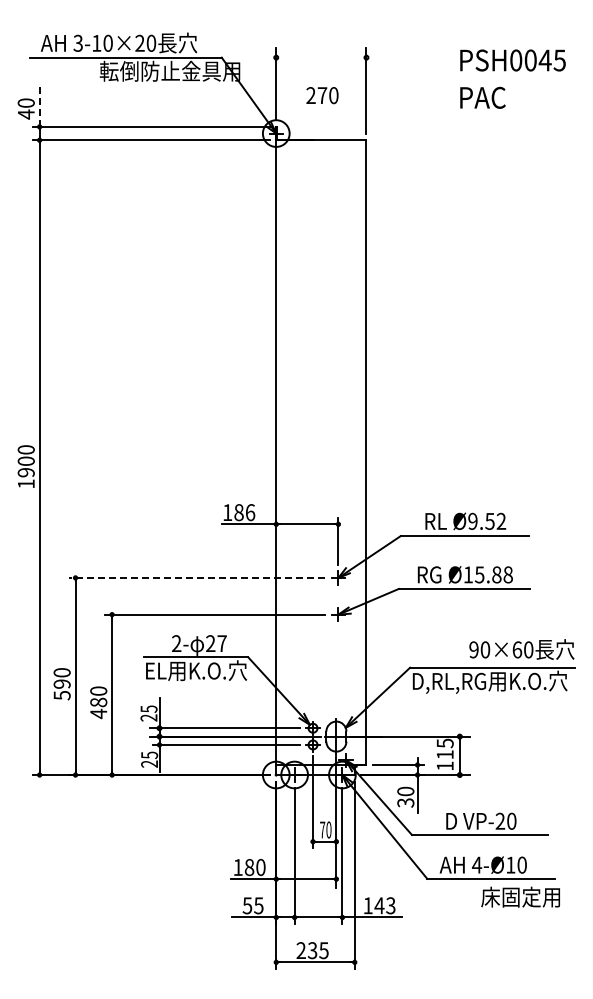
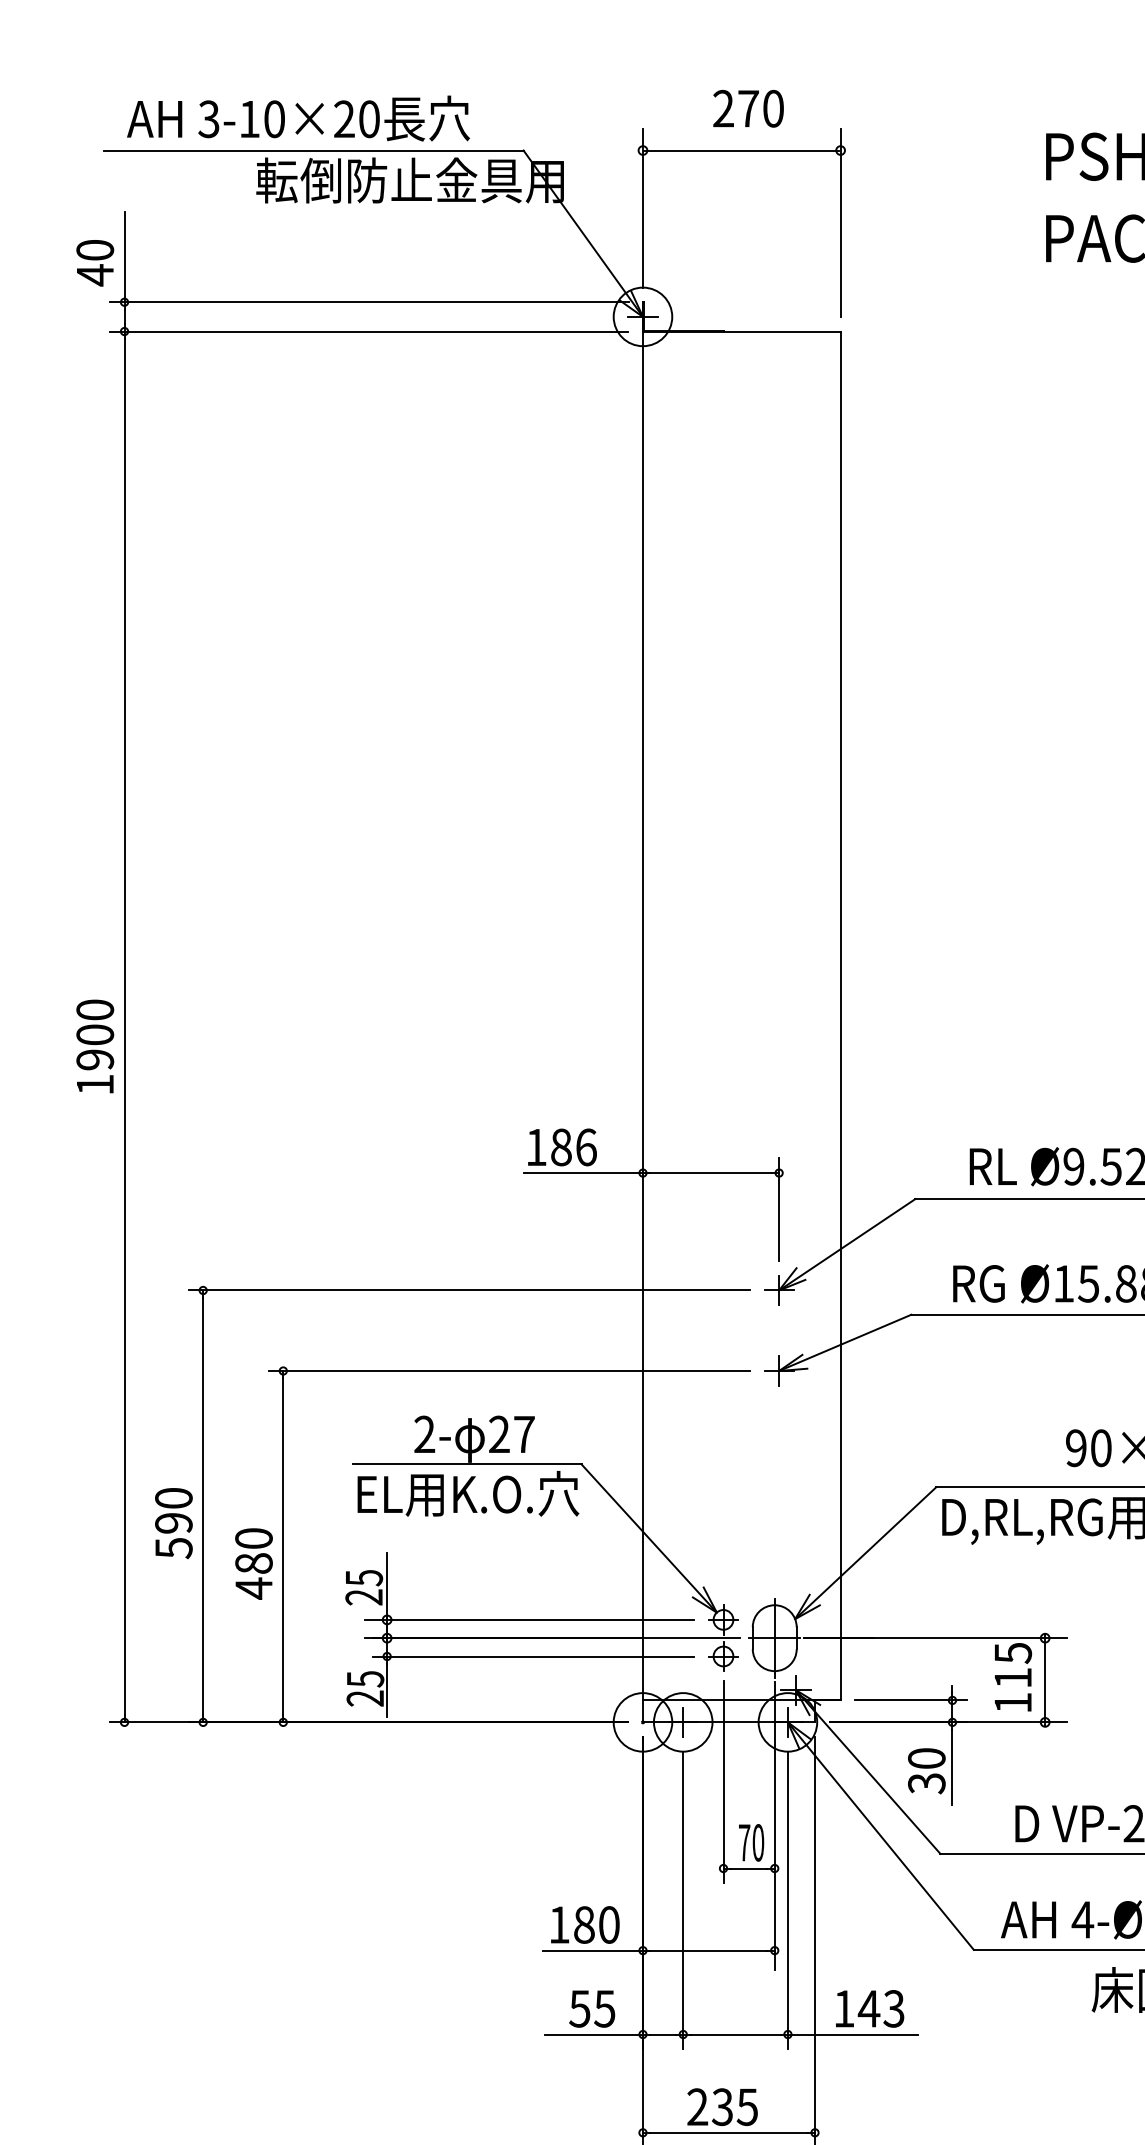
line: (320, 57) -> (739, 150), added
text: (322, 95) -> (748, 108), moved
line: (39, 106) -> (124, 257), dashed -> solid
line: (196, 577) -> (468, 1289), dashed -> solid

